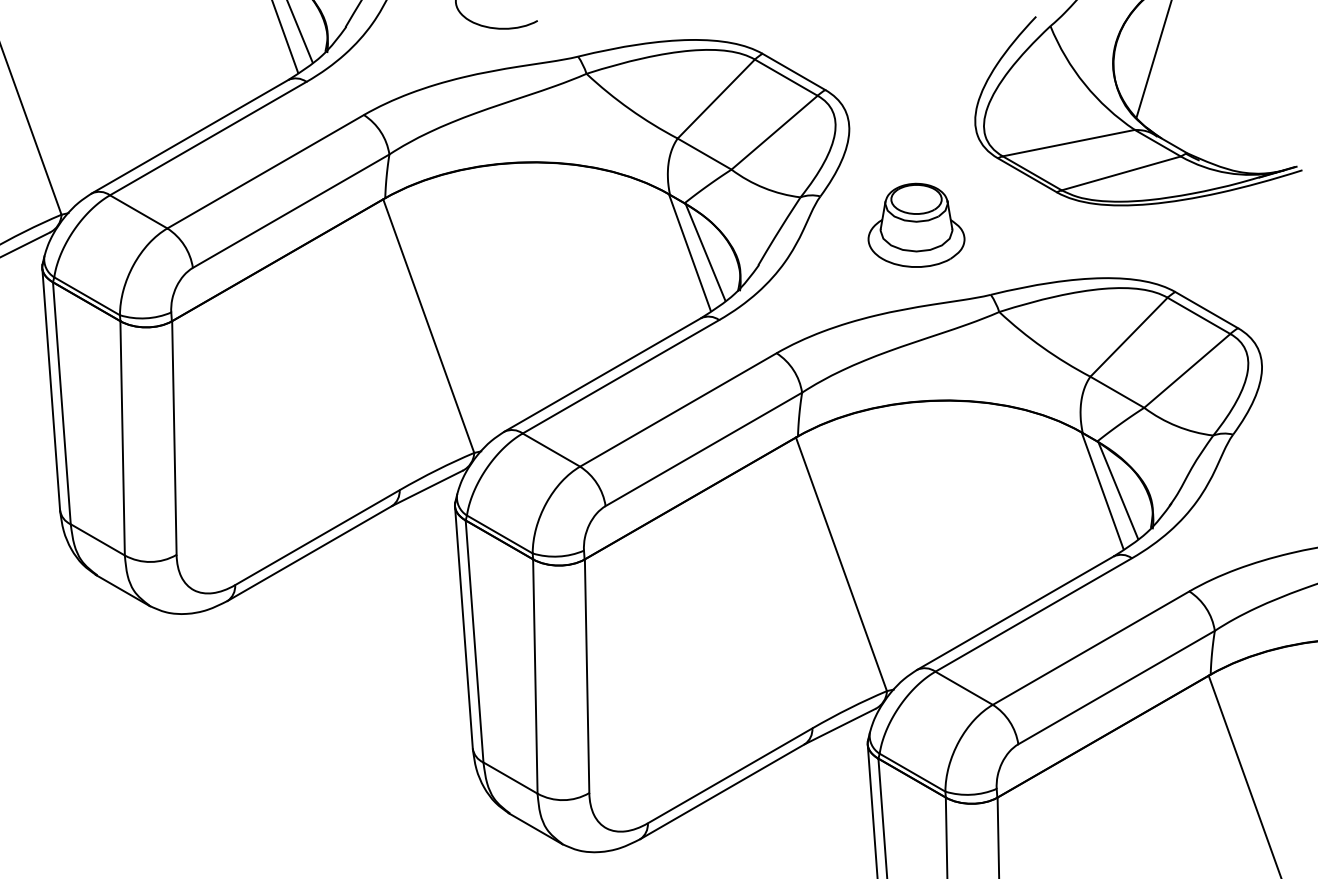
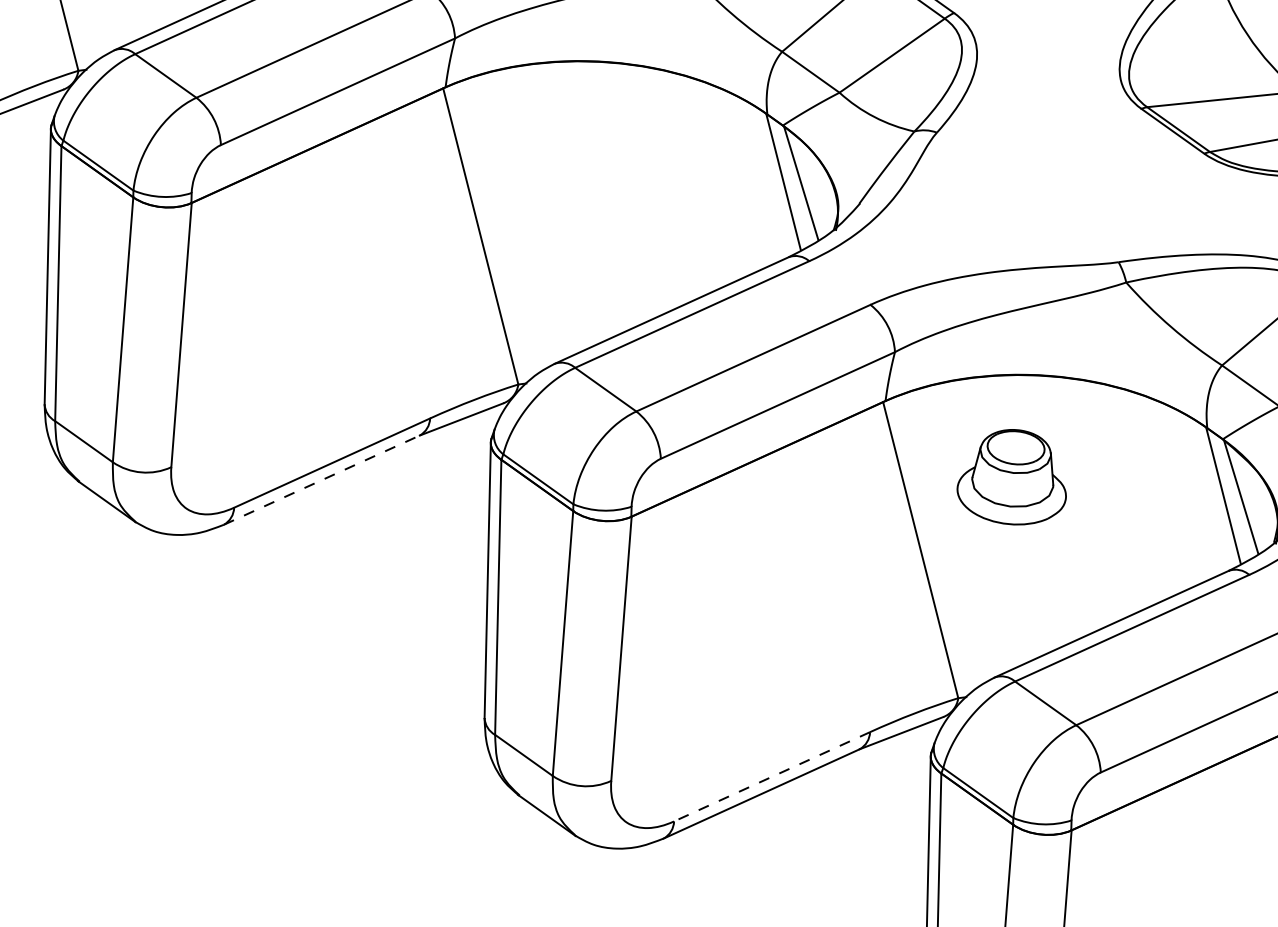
part: (916, 224) -> (1013, 476), moved
line: (309, 553) -> (321, 480), solid -> dashed
line: (730, 775) -> (772, 776), solid -> dashed

